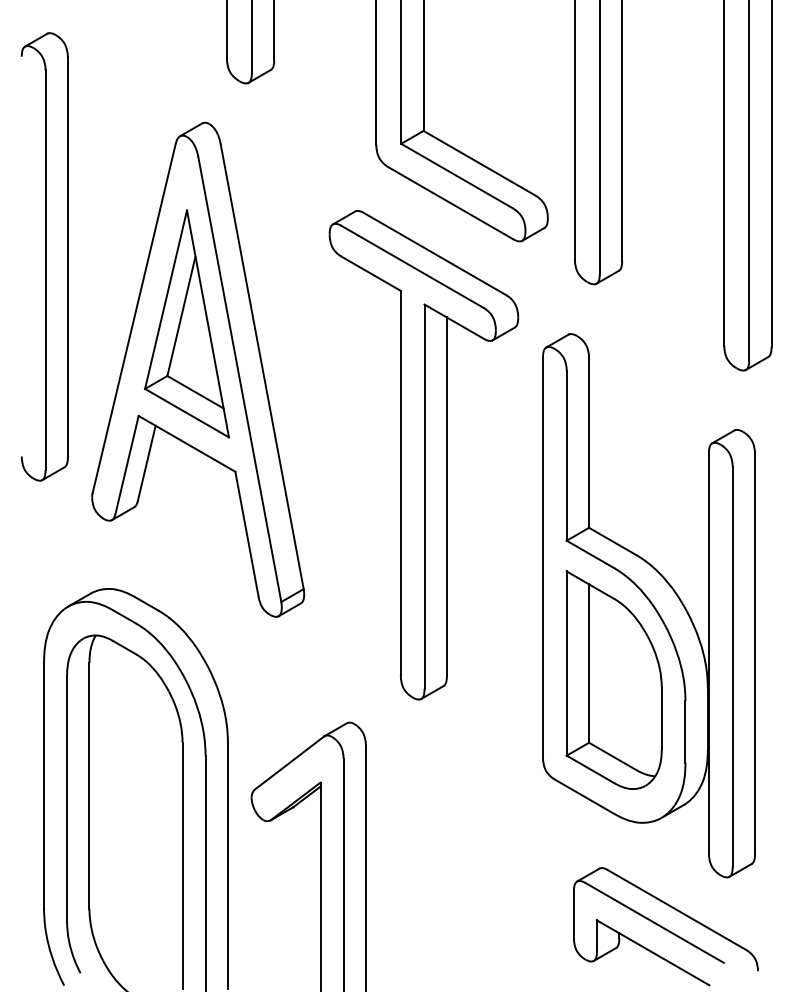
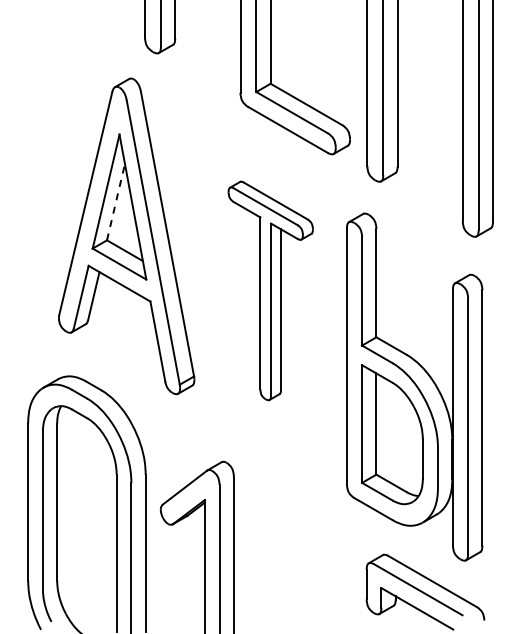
part: (44, 257) -> (28, 164), removed
line: (182, 315) -> (116, 201), solid -> dashed
part: (423, 454) -> (270, 290), size x0.7

